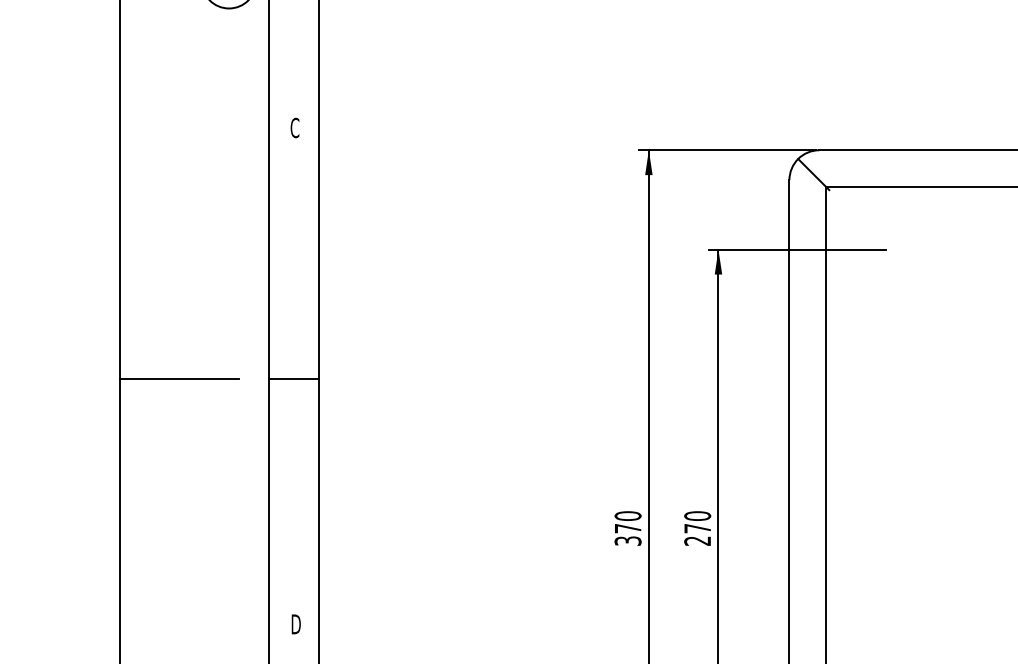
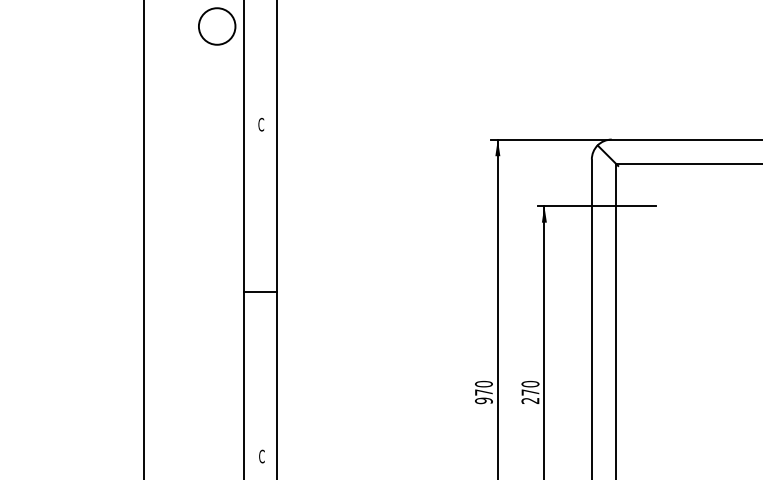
line: (178, 378) -> (183, 292), removed
text: (627, 540) -> (483, 400), 370 -> 970
text: (296, 624) -> (262, 456), D -> C

